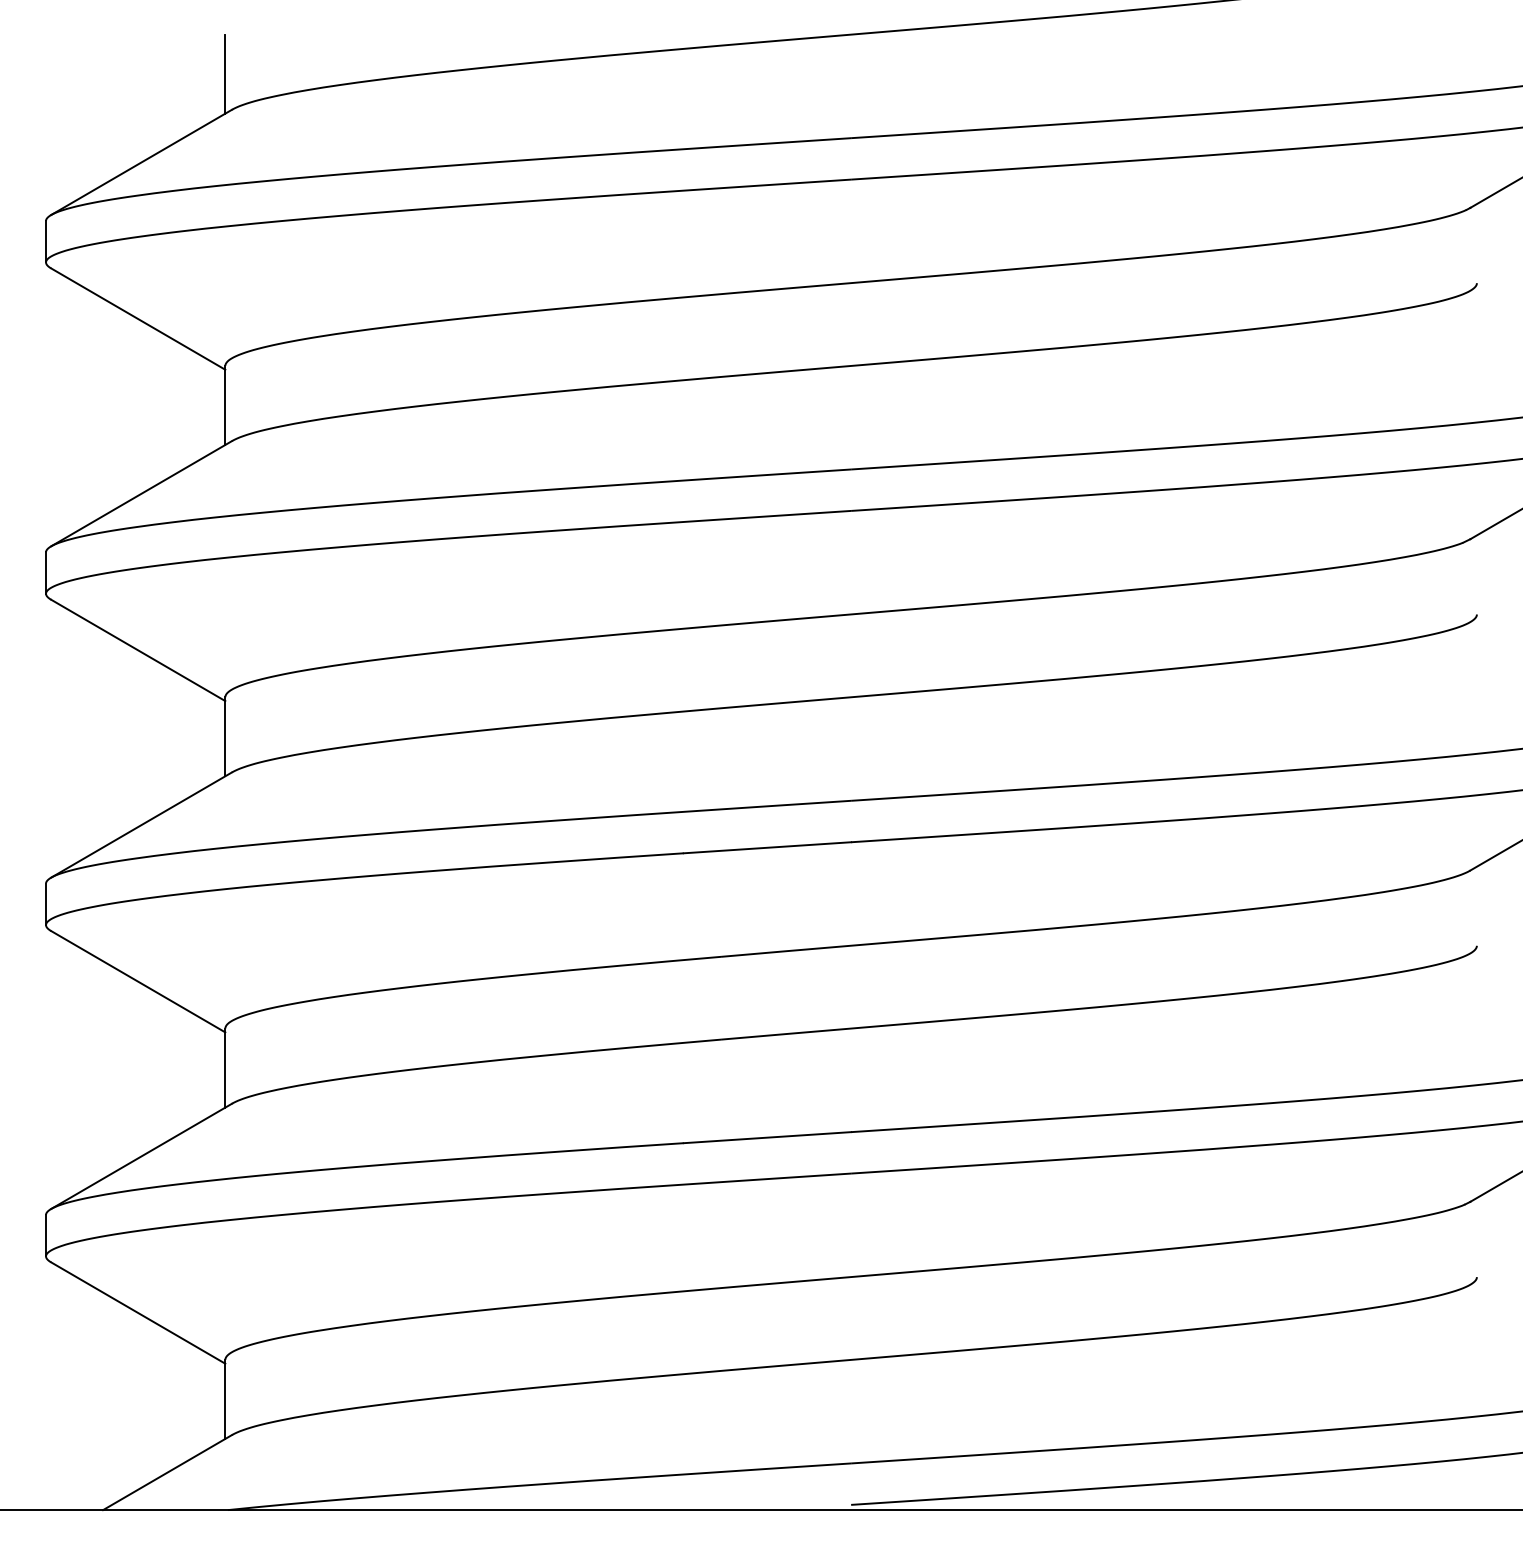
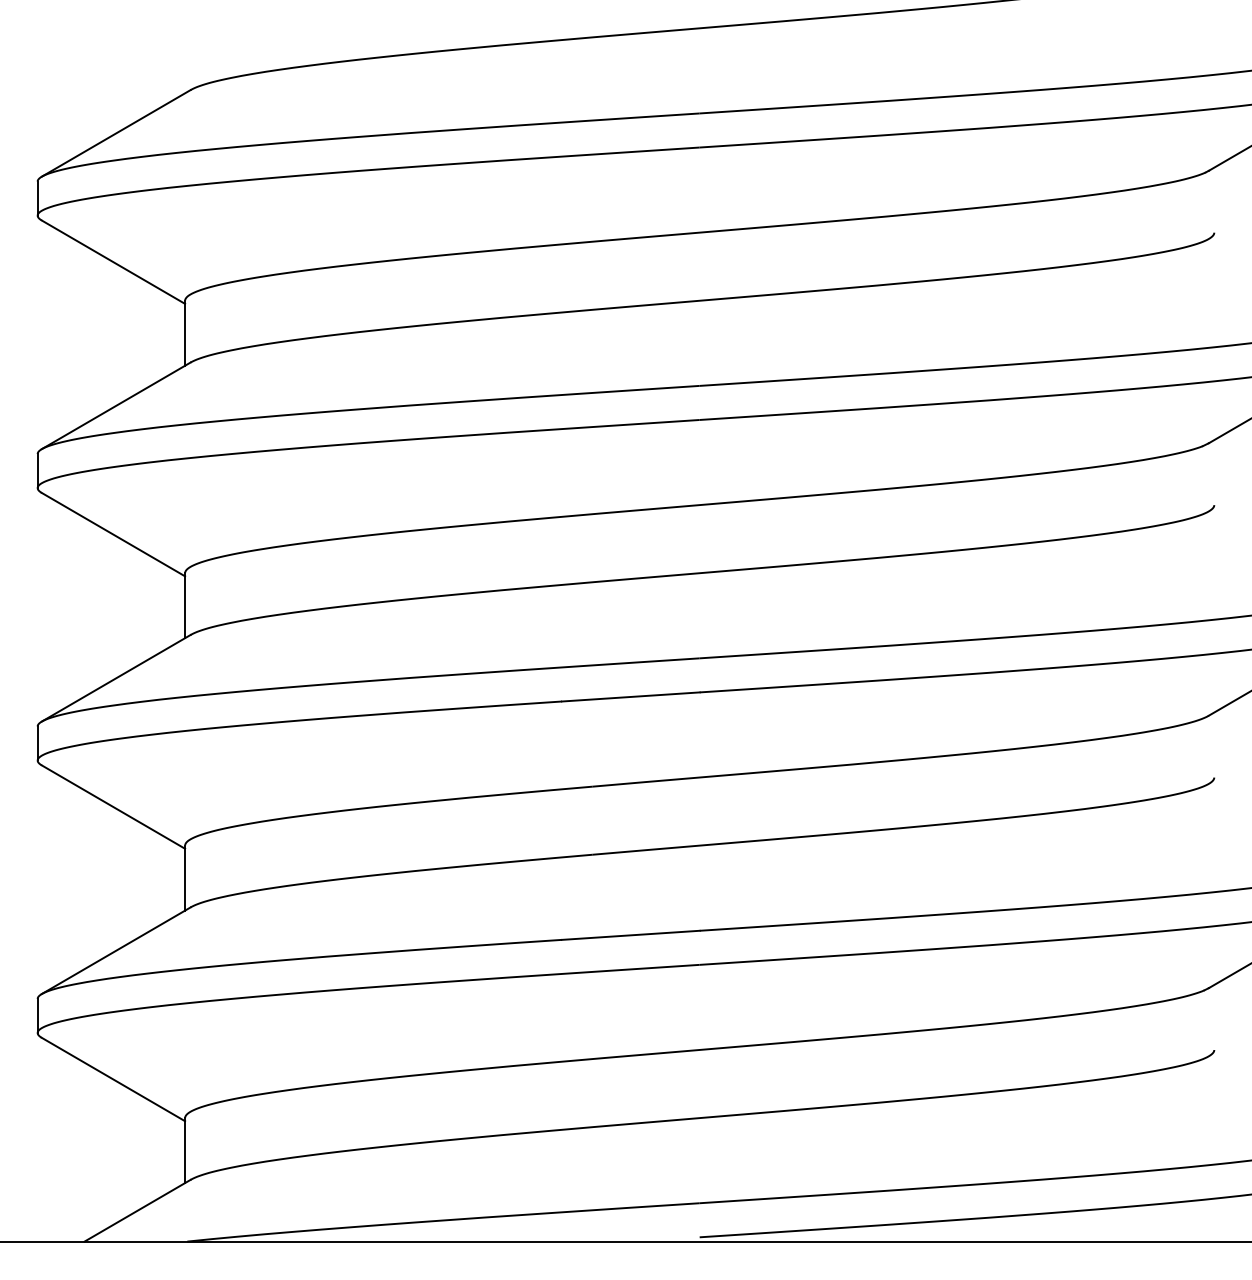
line: (225, 73) -> (185, 60), removed

